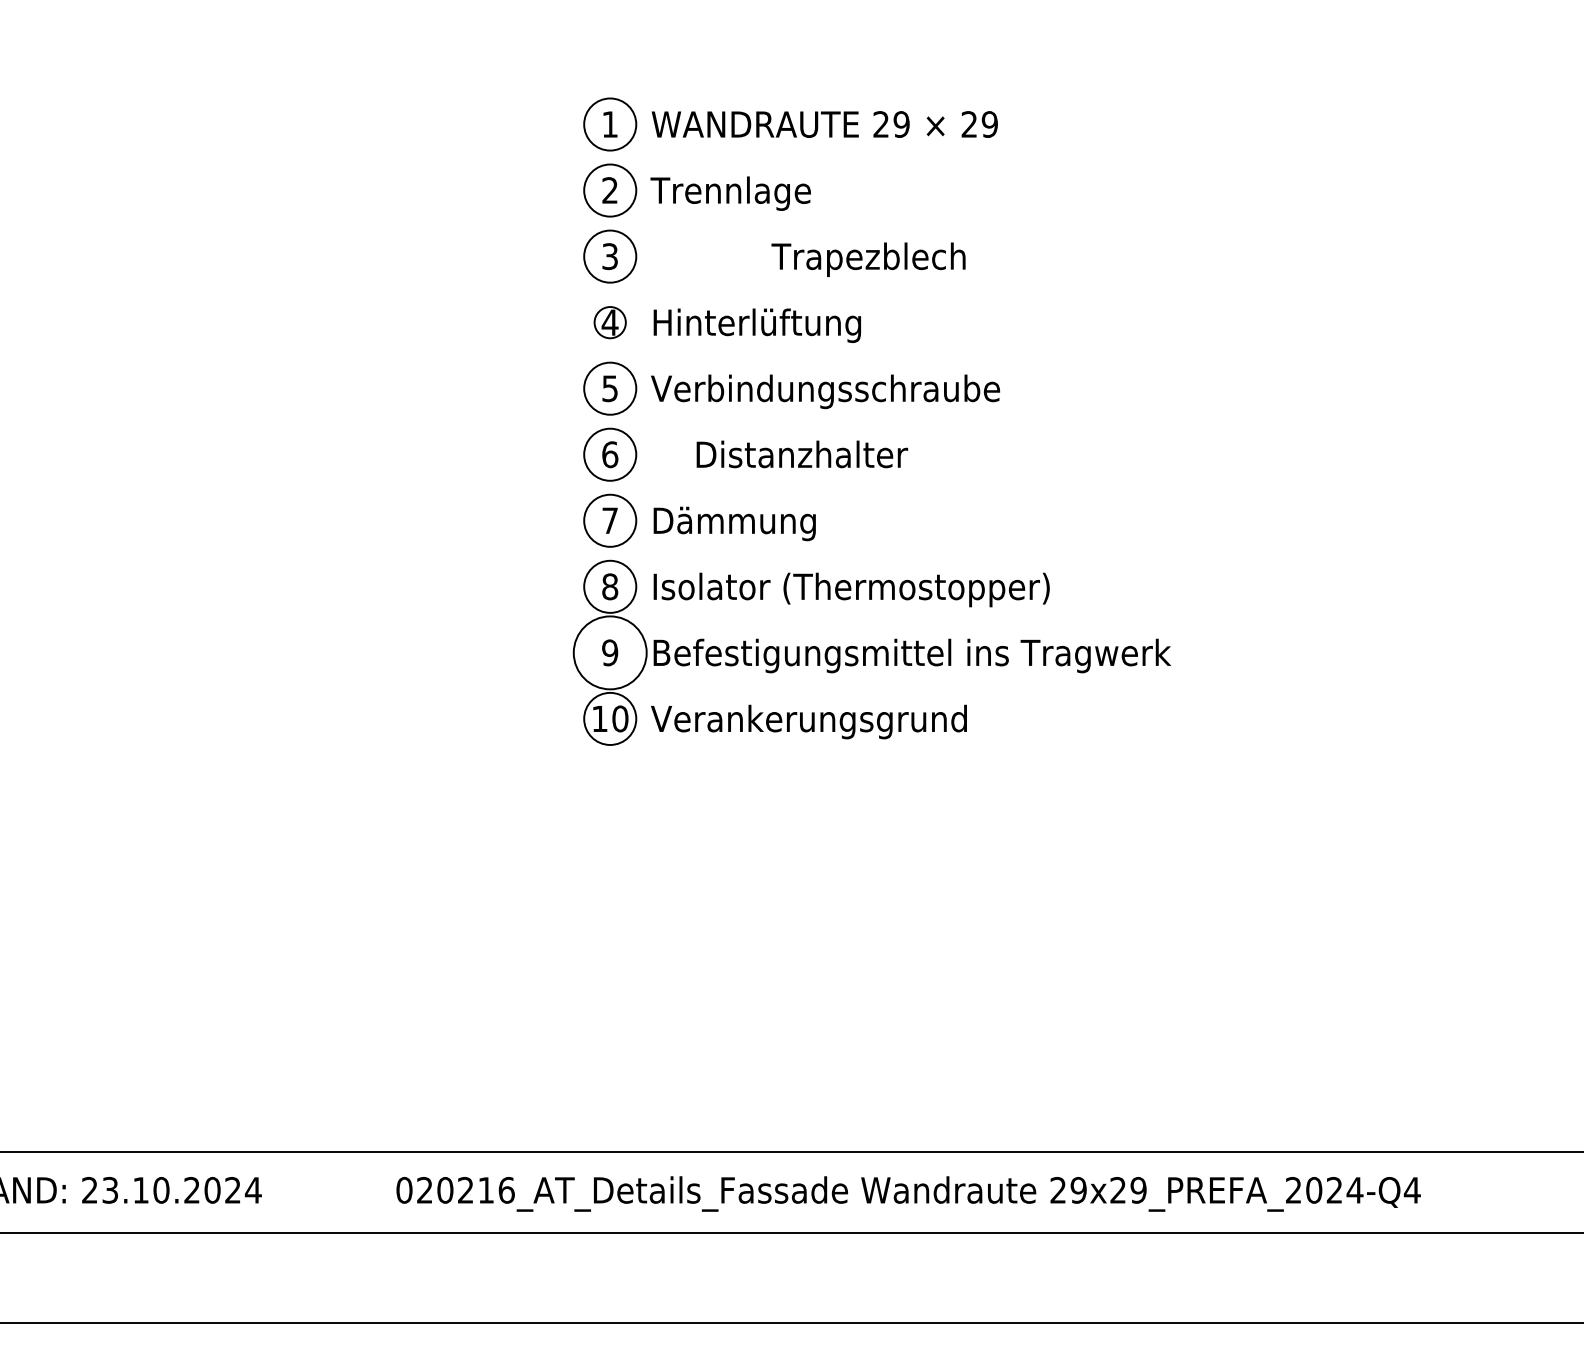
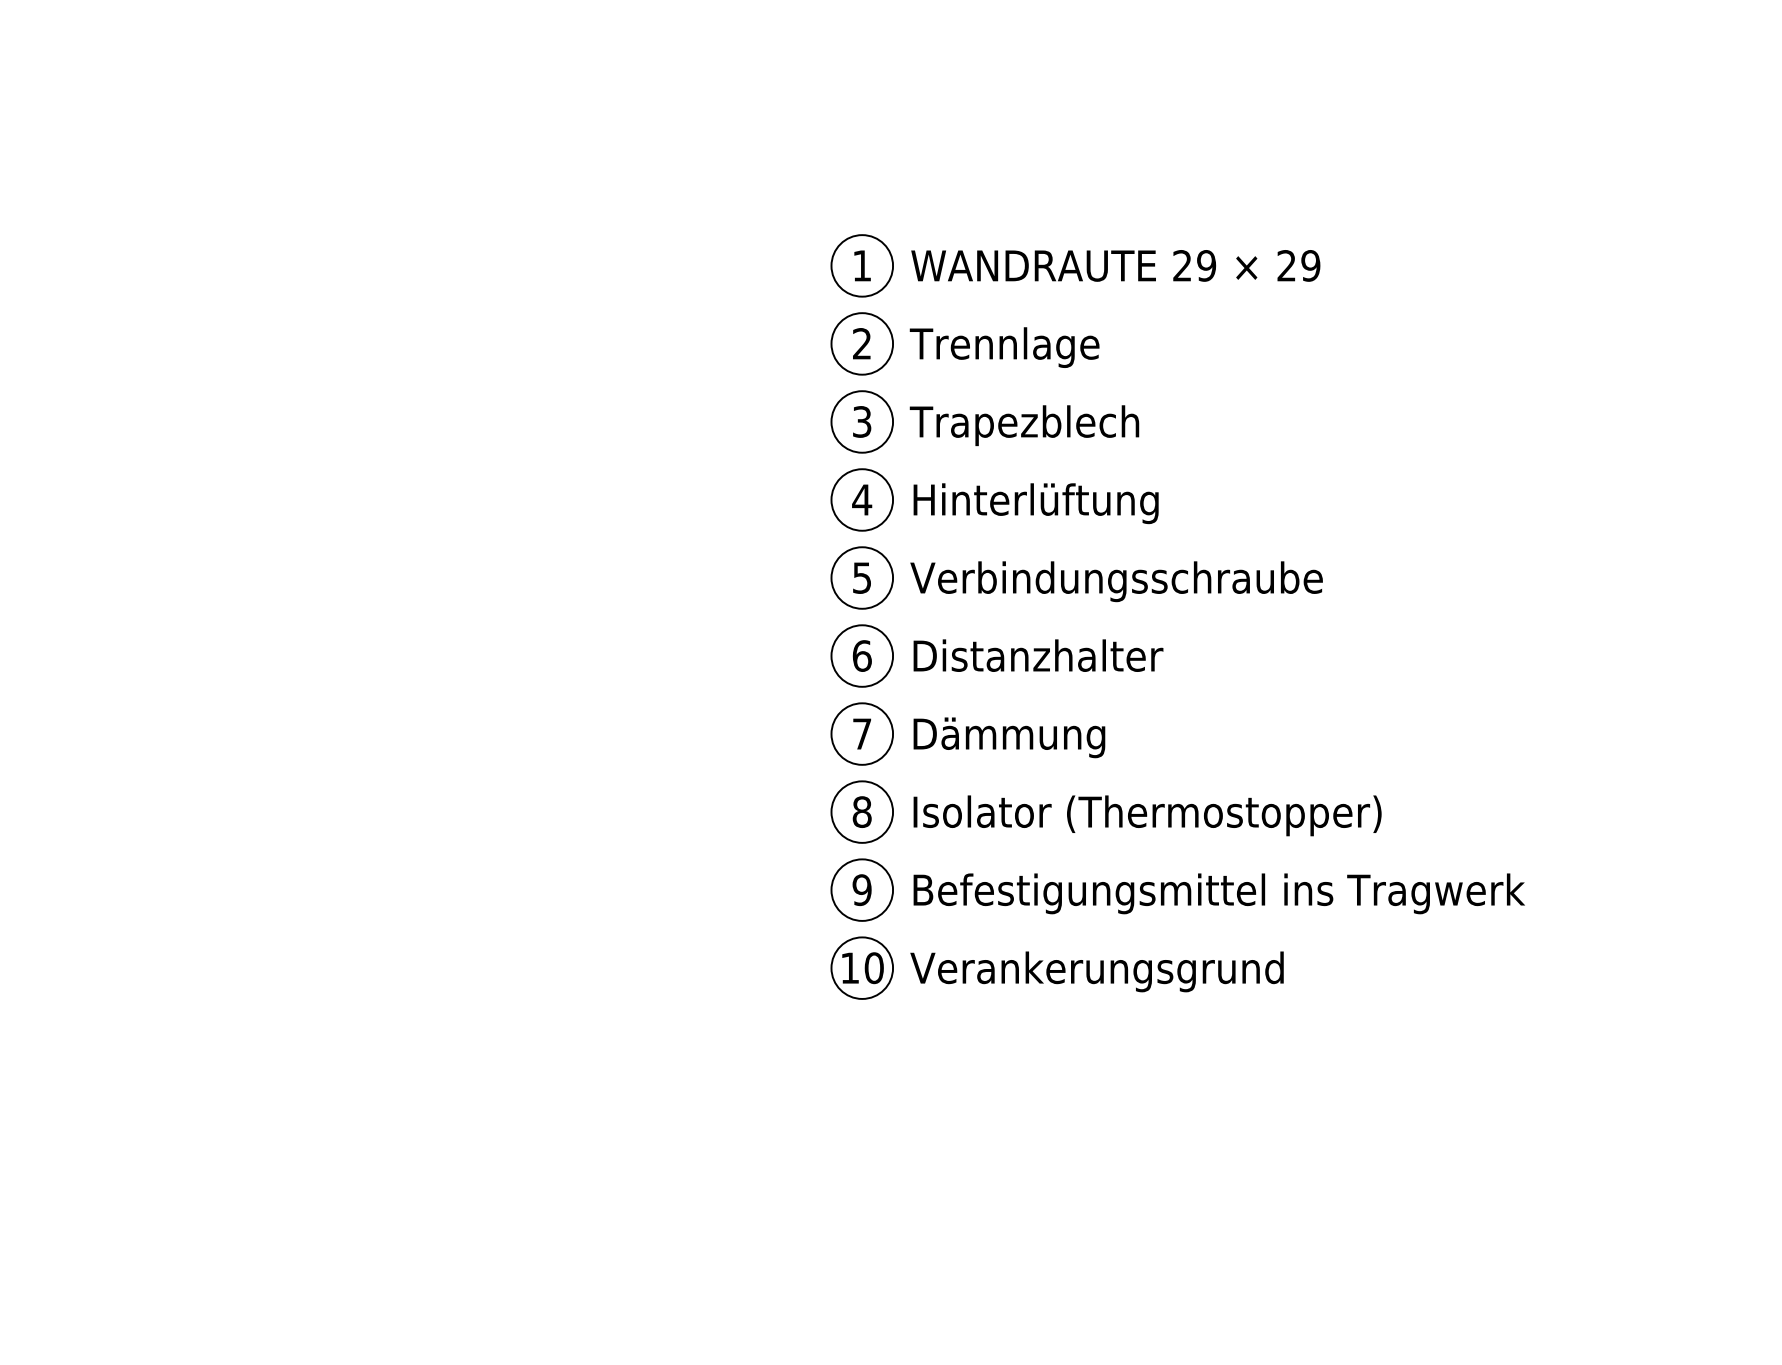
text: (868, 259) -> (1024, 425), moved
circle: (610, 322) -> (862, 499), size x1.67
text: (802, 454) -> (1038, 655), moved
circle: (610, 652) -> (862, 889), size x0.71

